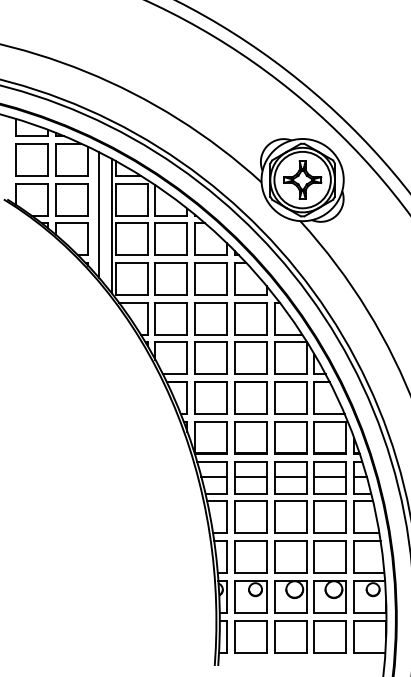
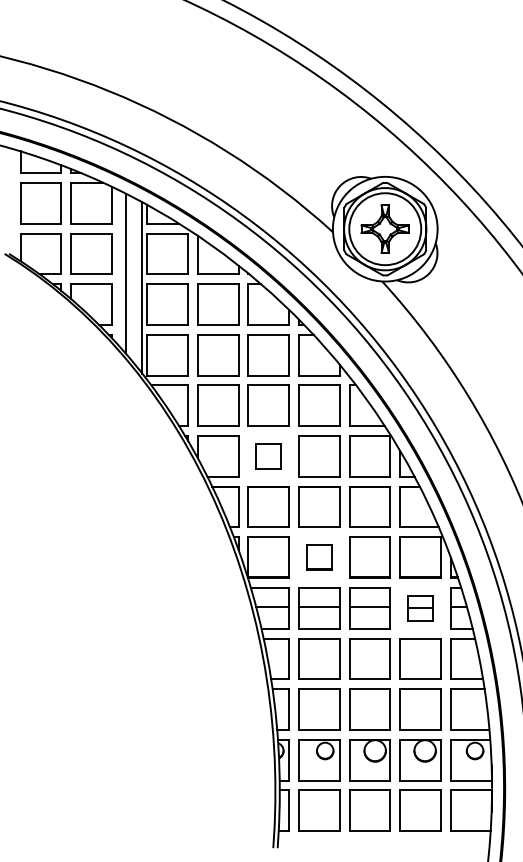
part: (210, 358) -> (268, 456), size x0.6
part: (251, 437) -> (319, 557), size x0.6
part: (330, 477) -> (420, 608), size x0.6

